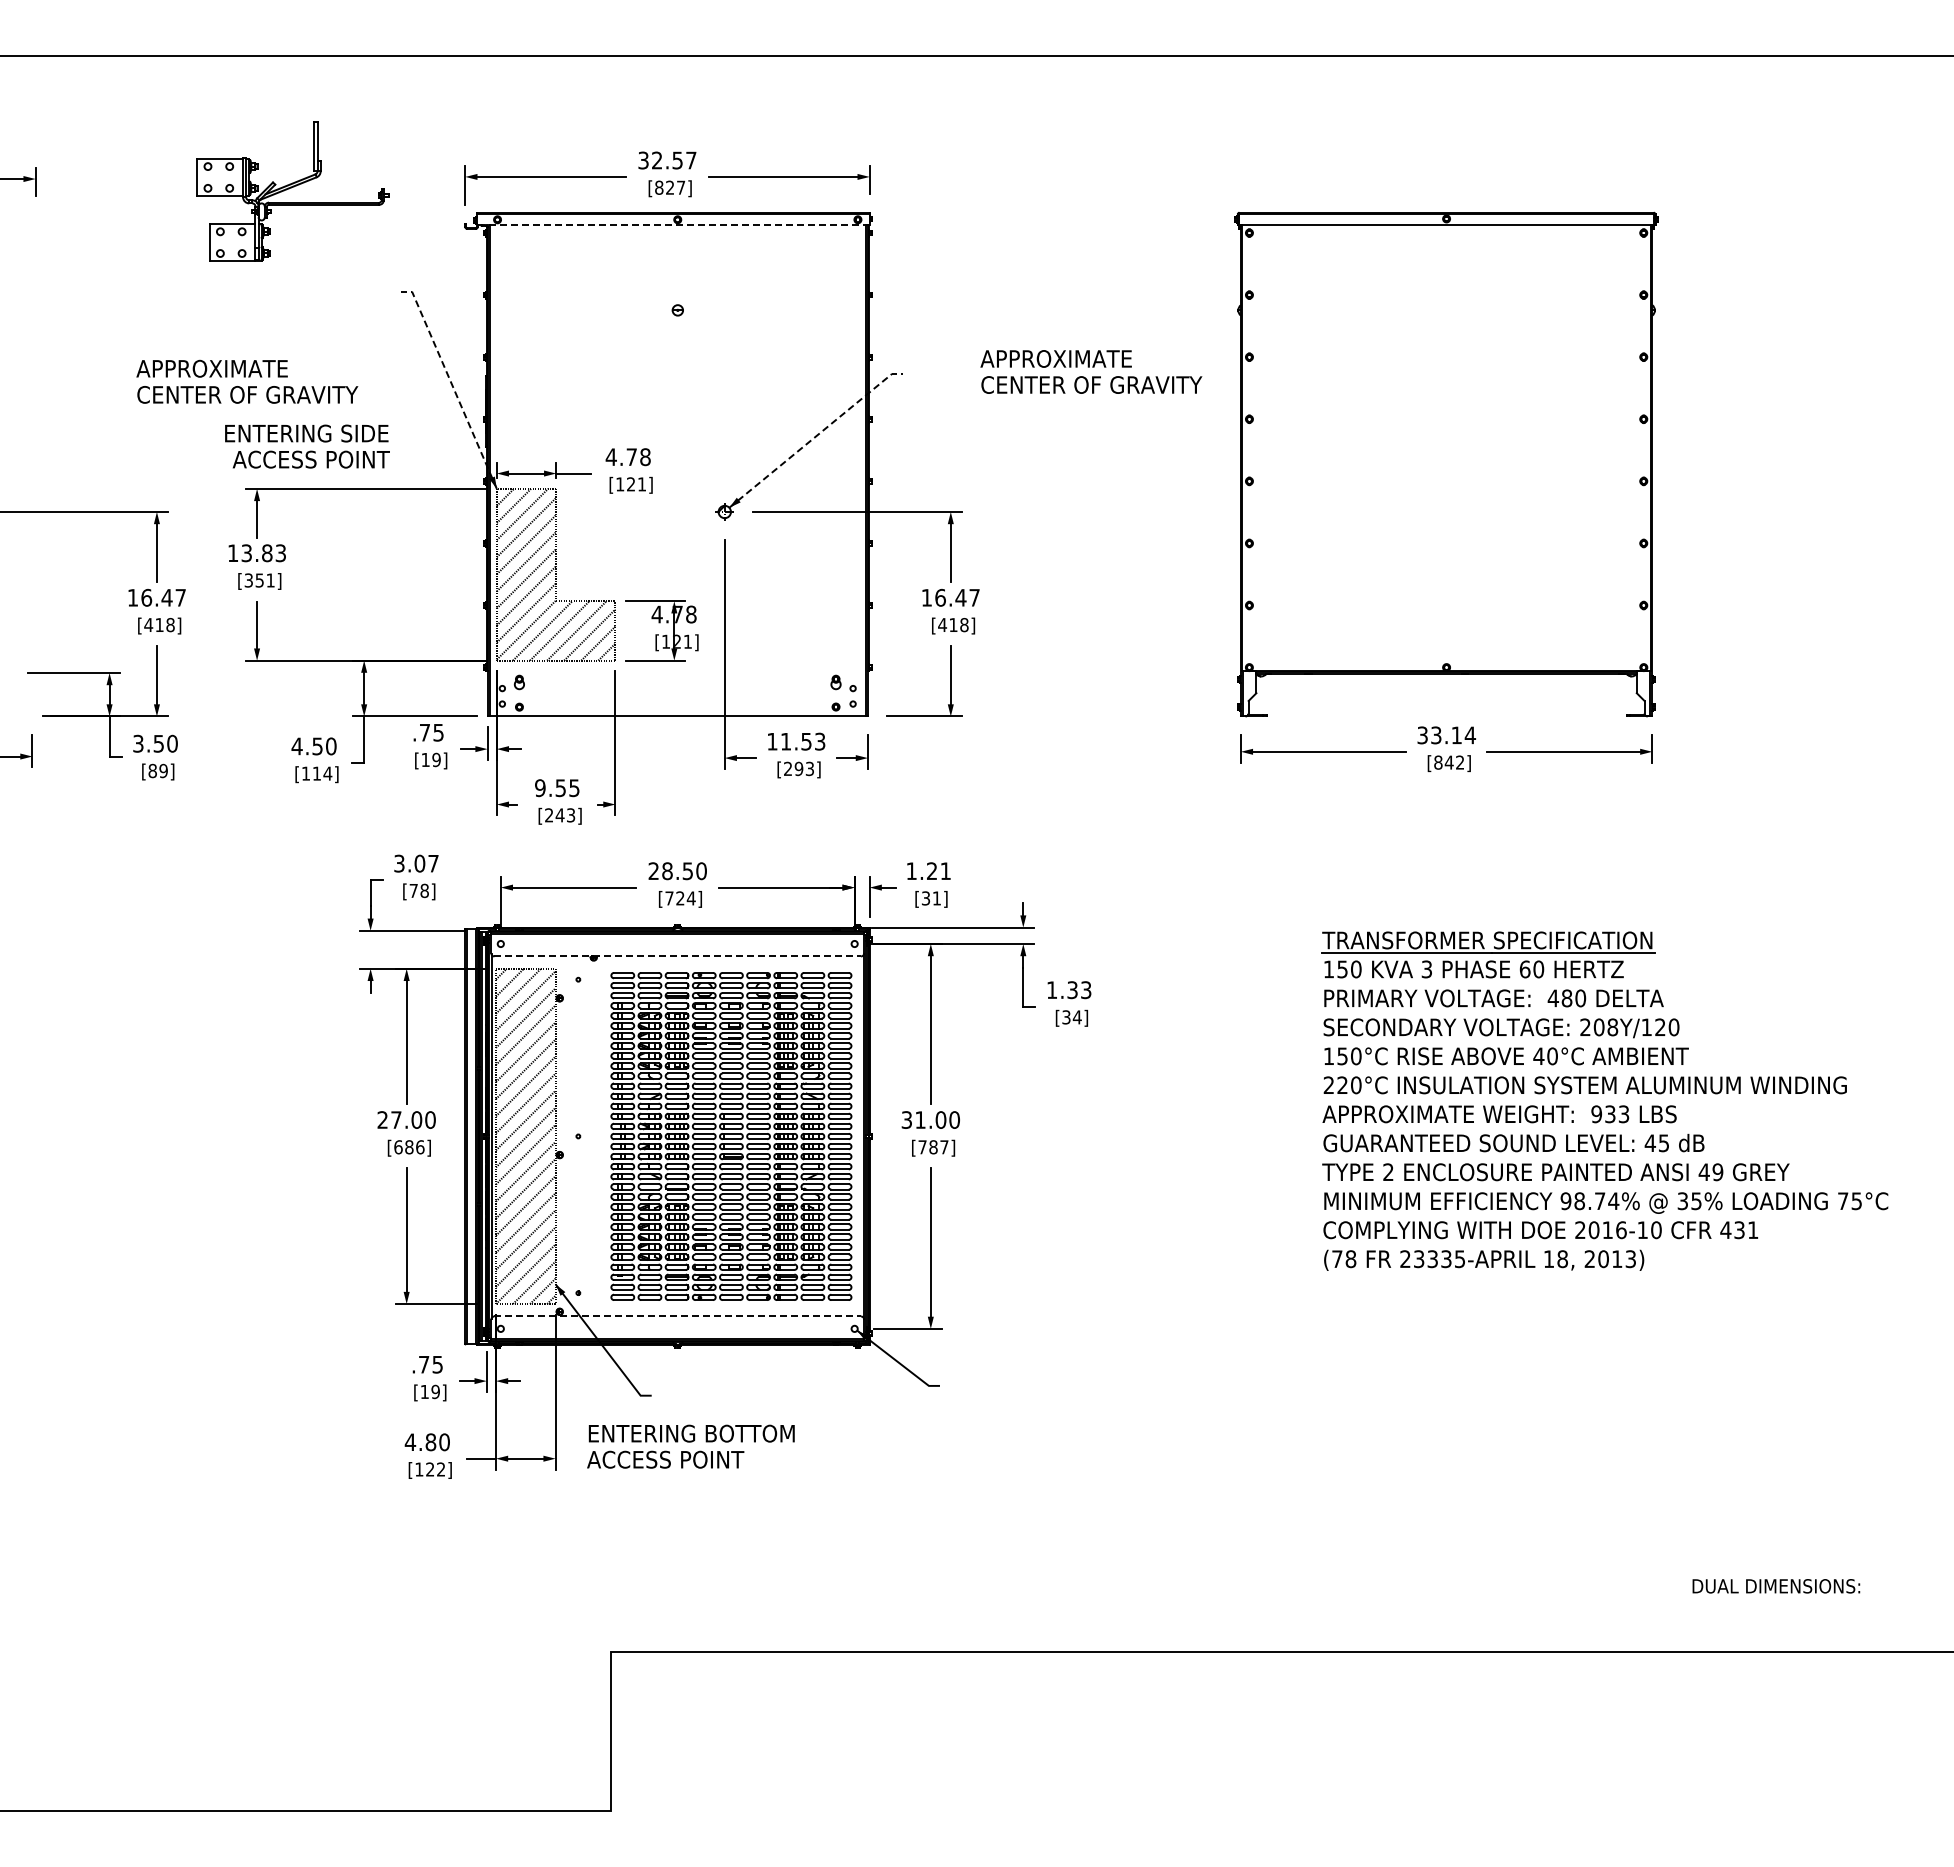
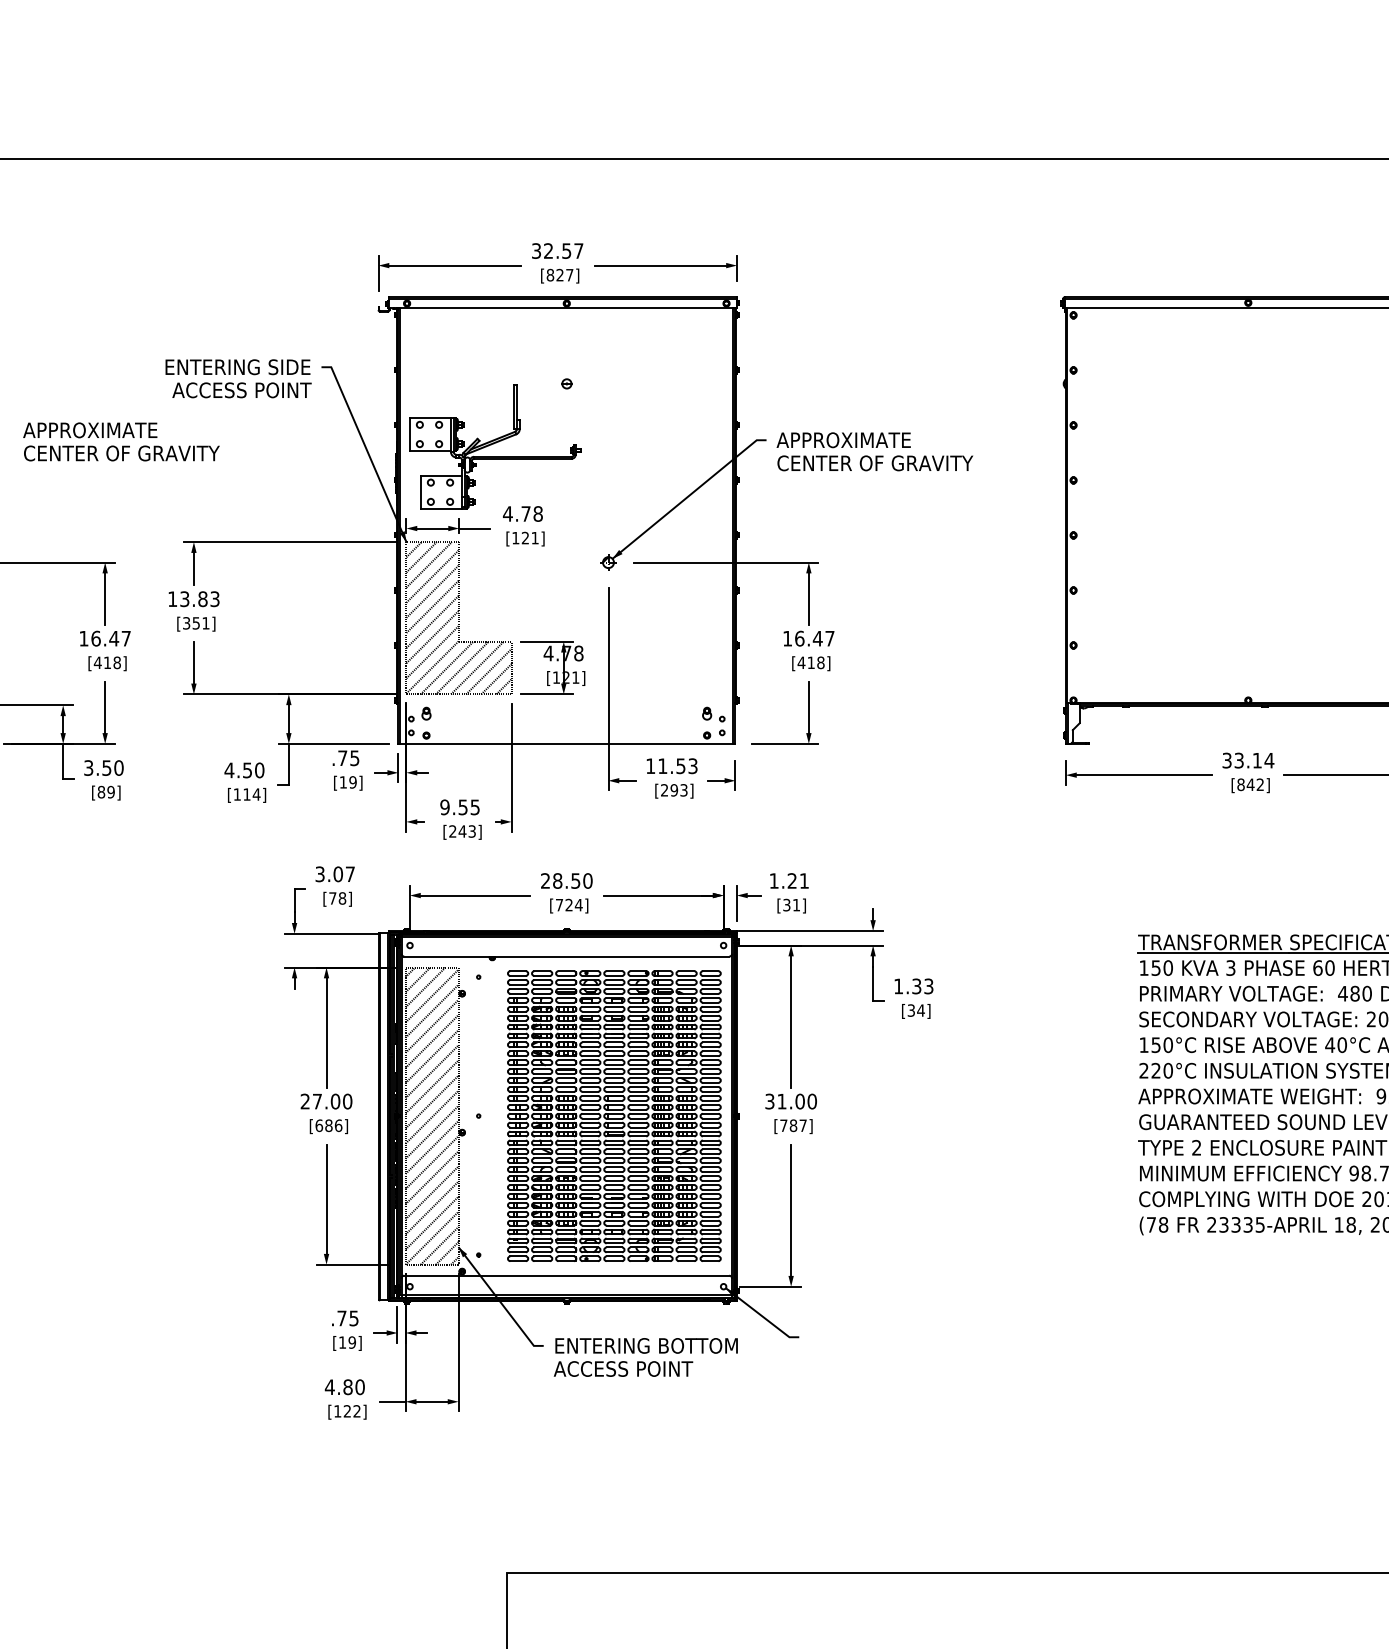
part: (292, 191) -> (494, 446), moved
line: (672, 225) -> (562, 308), dashed -> solid
text: (1091, 371) -> (875, 451), moved
text: (247, 381) -> (121, 441), moved
line: (451, 384) -> (366, 449), dashed -> solid
line: (815, 436) -> (688, 495), dashed -> solid
text: (307, 446) -> (238, 378), moved
line: (678, 956) -> (567, 956), dashed -> solid
line: (678, 1316) -> (567, 1275), dashed -> solid
text: (690, 1446) -> (645, 1357), moved

